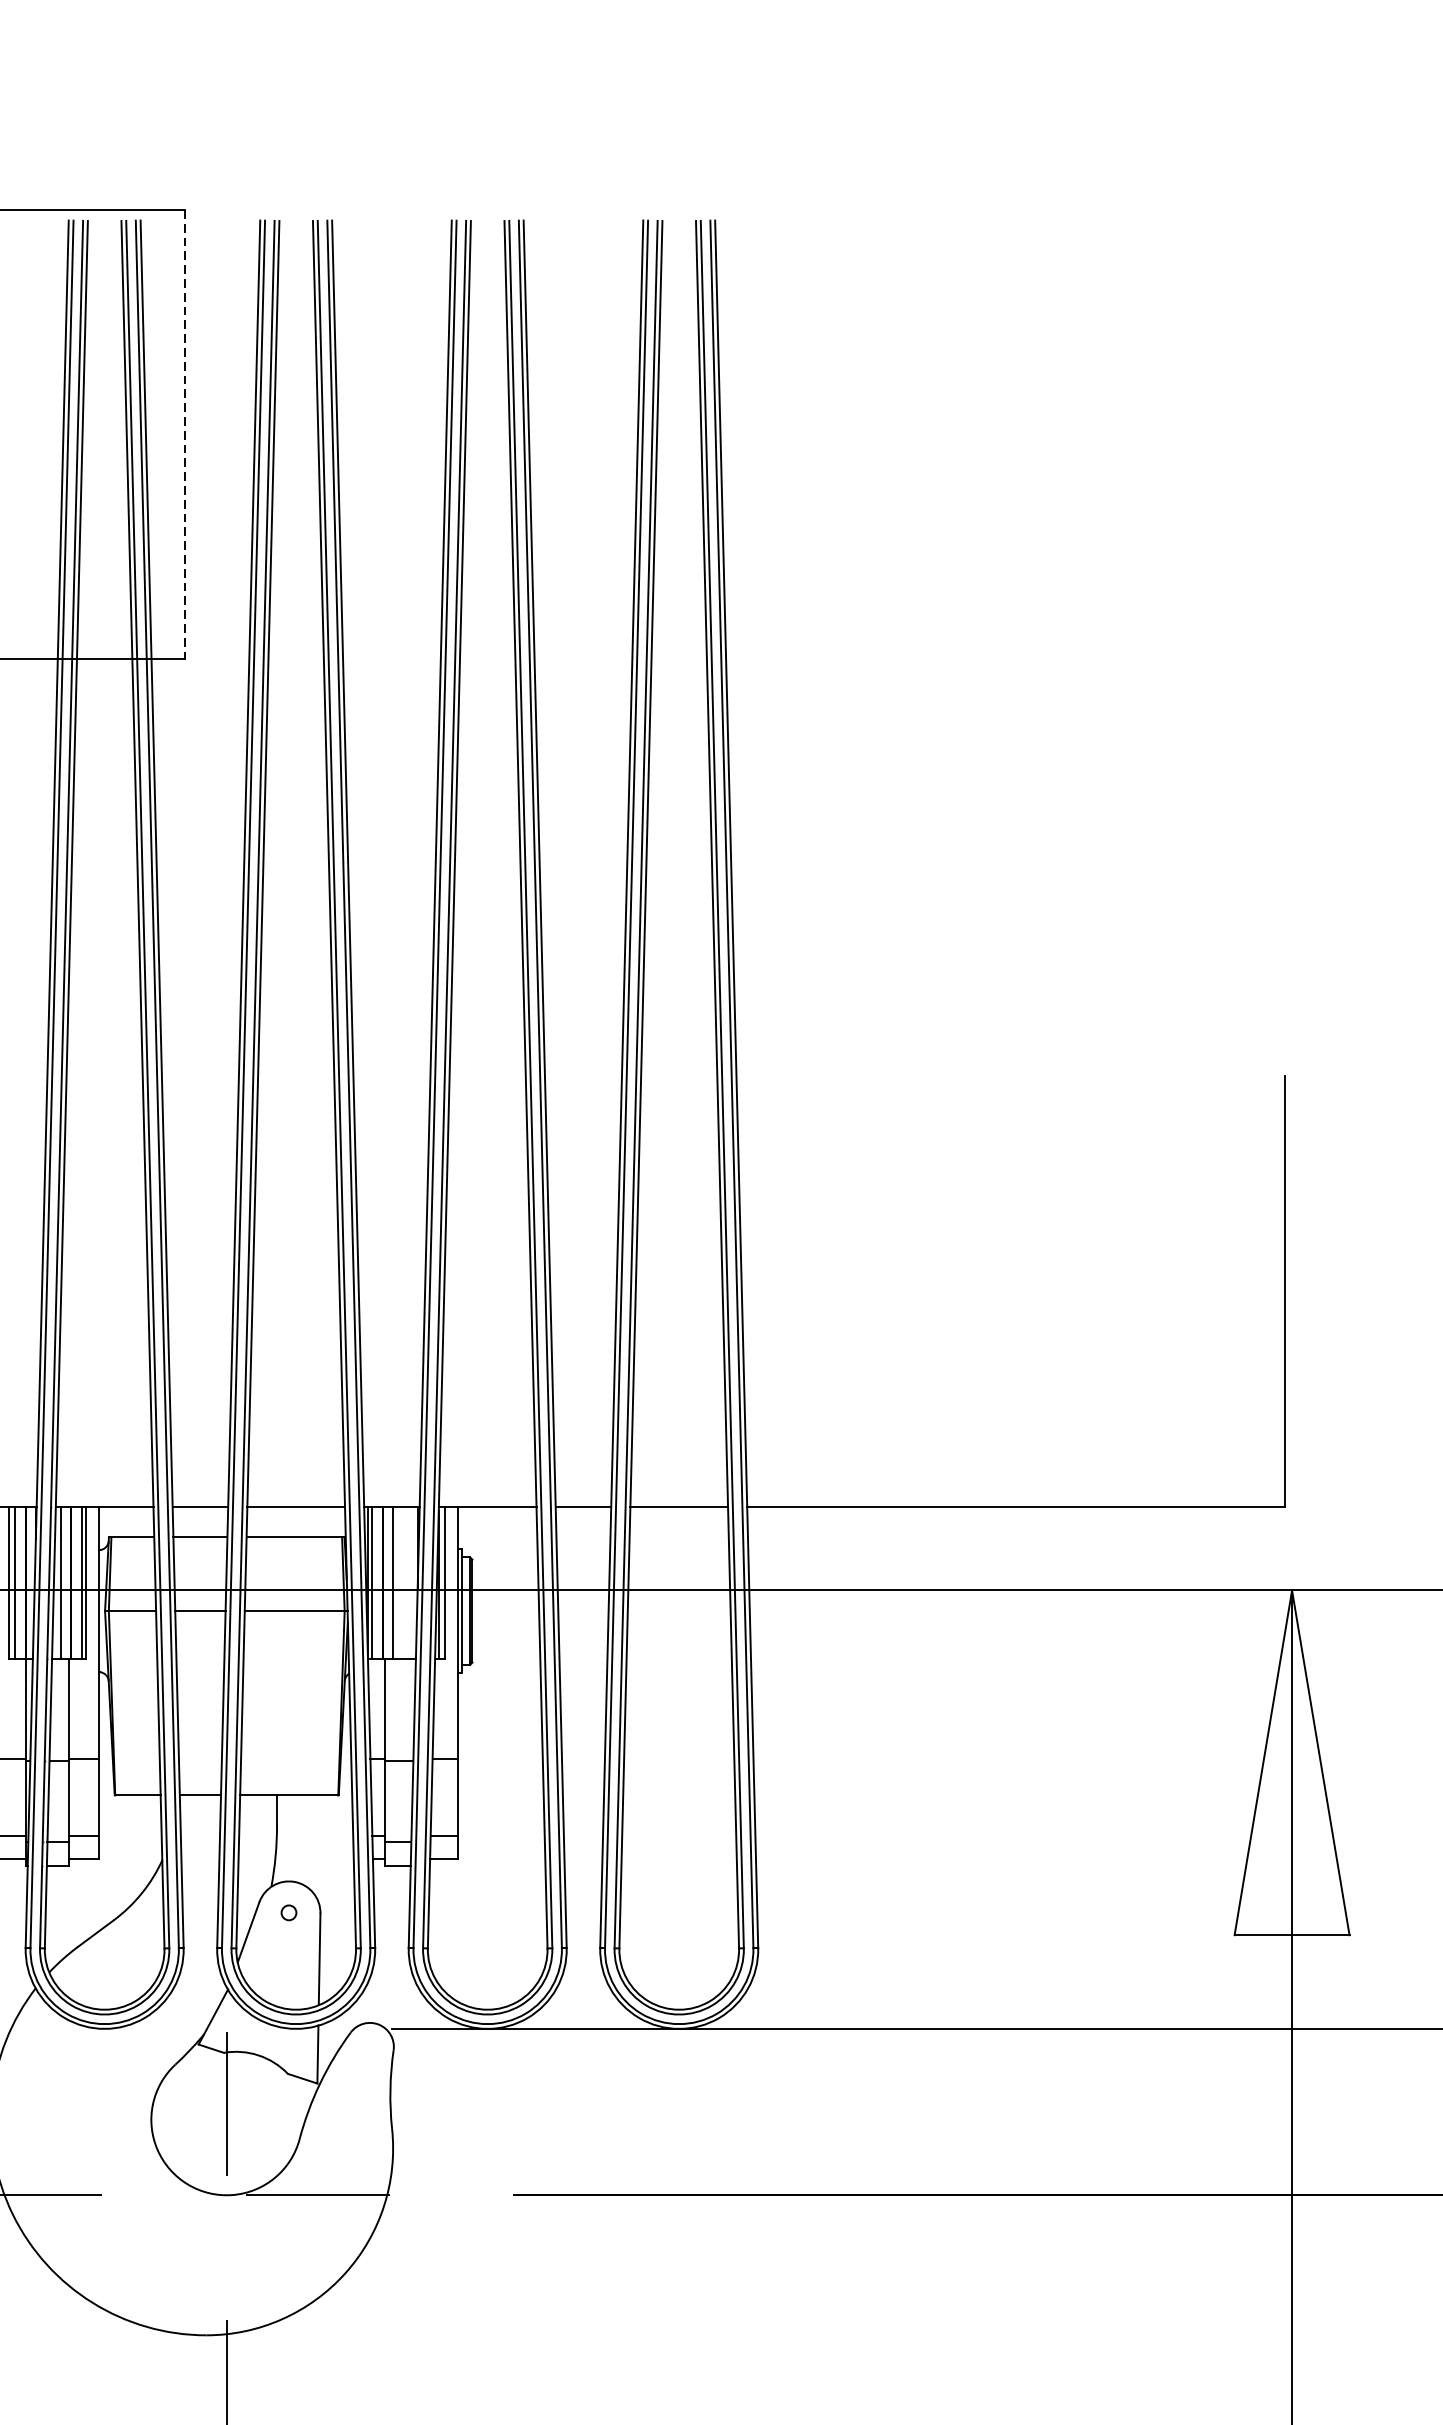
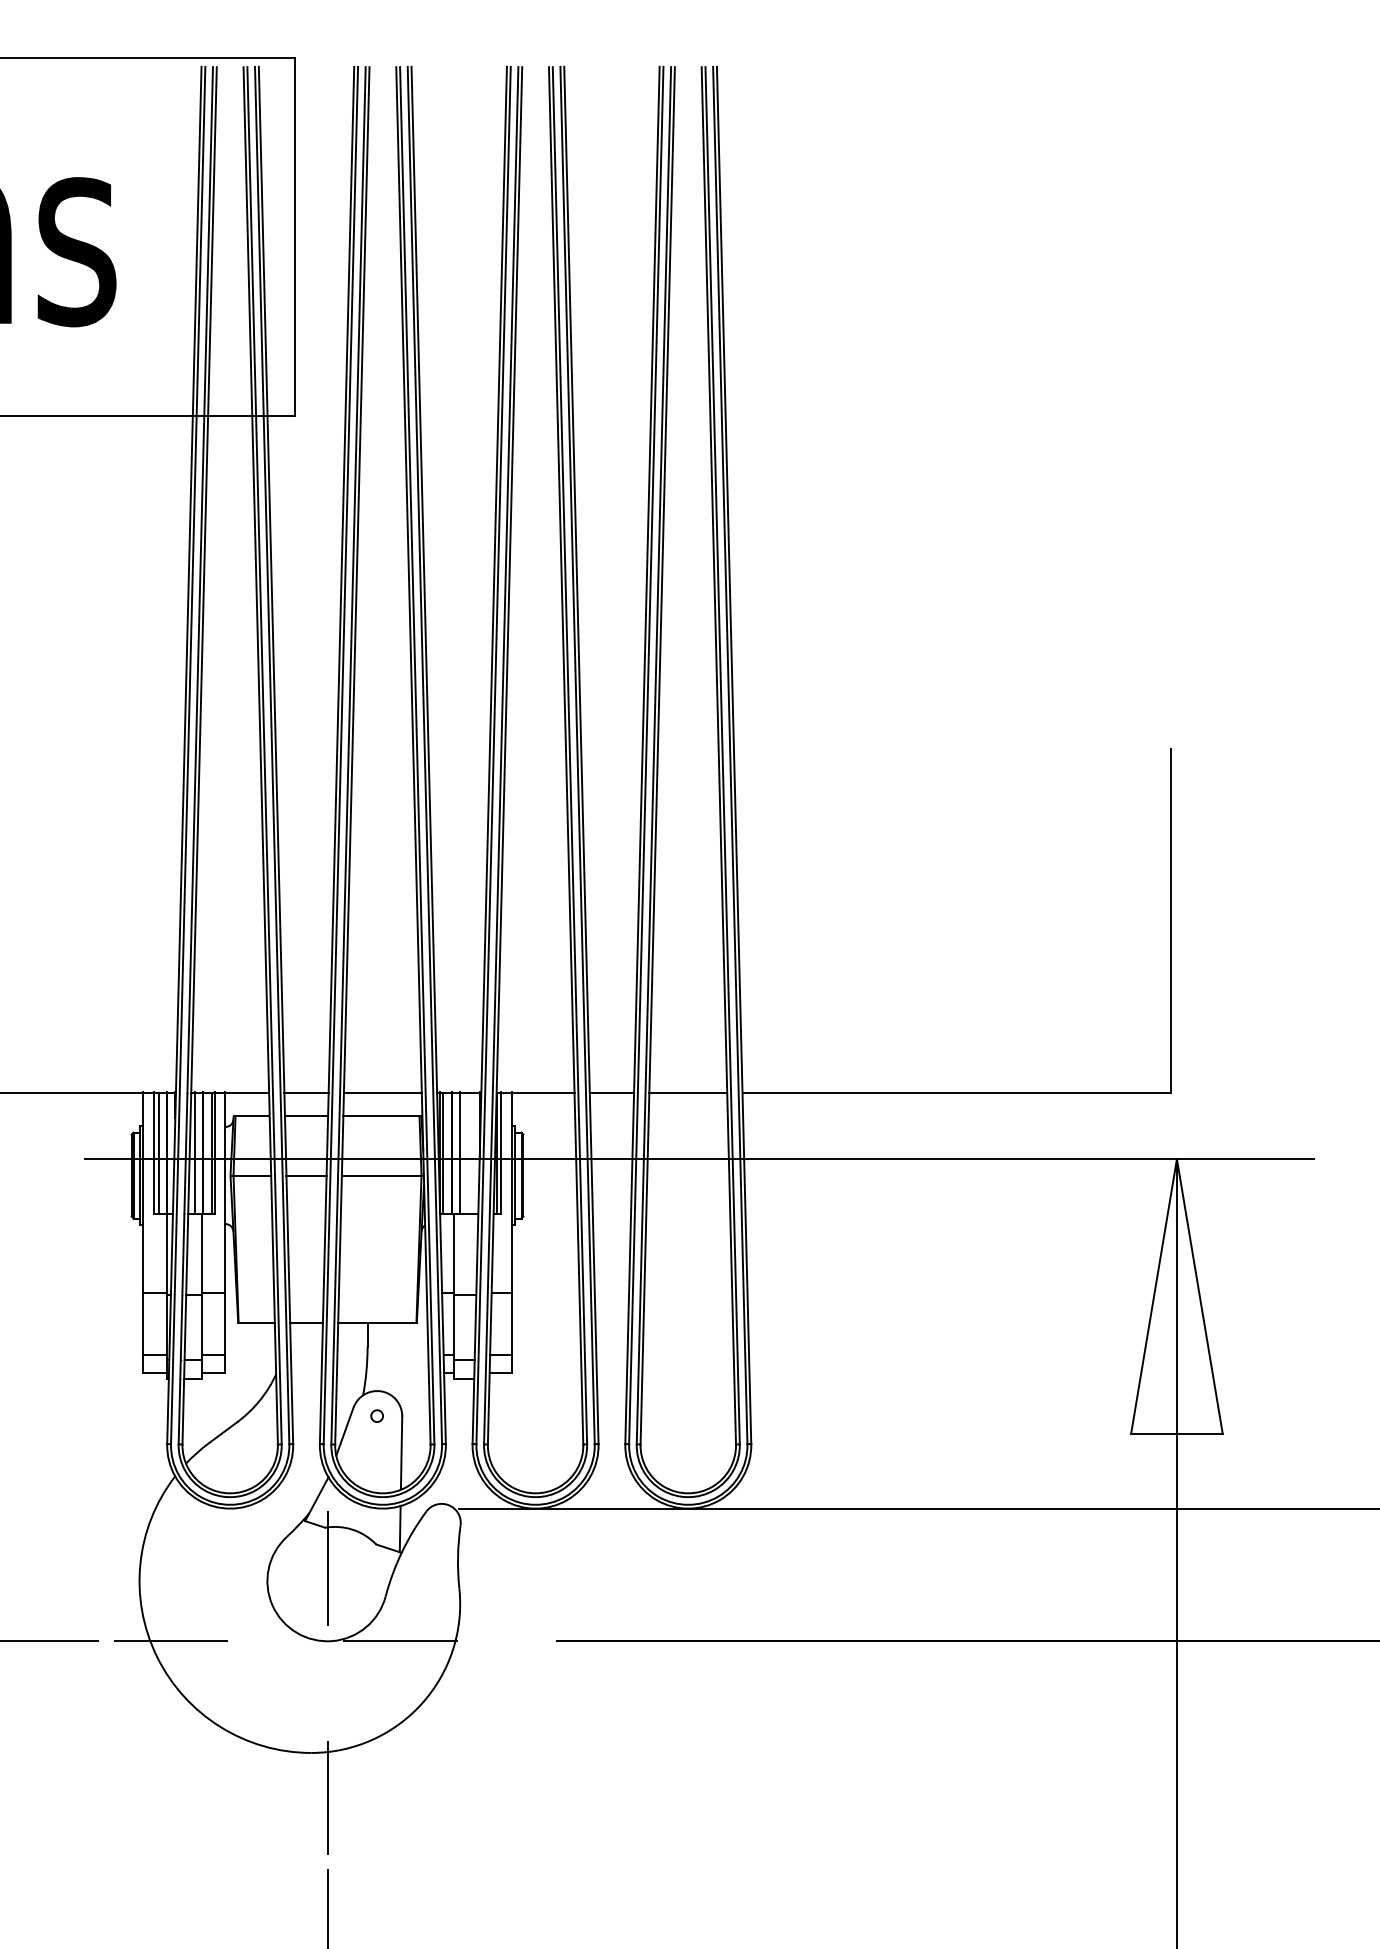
line: (185, 434) -> (294, 237), dashed -> solid

